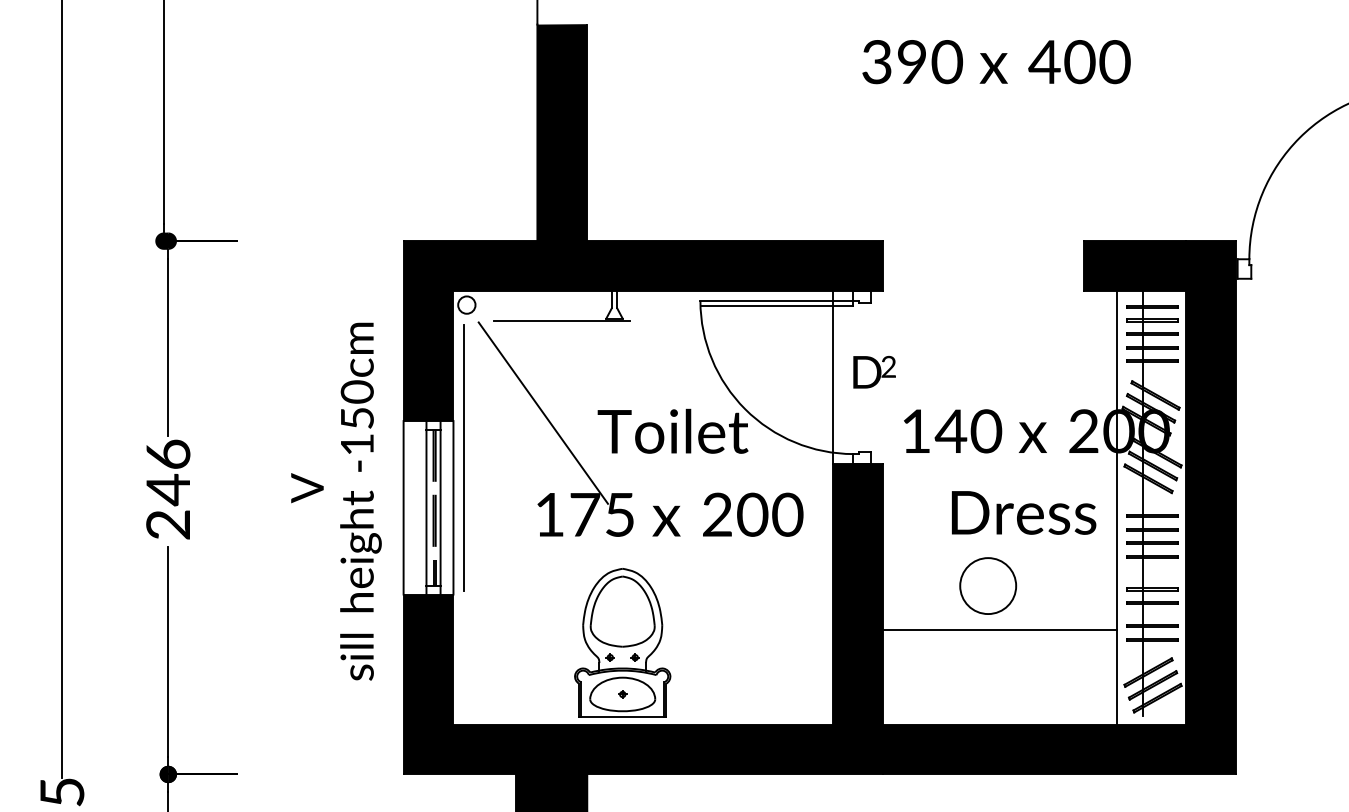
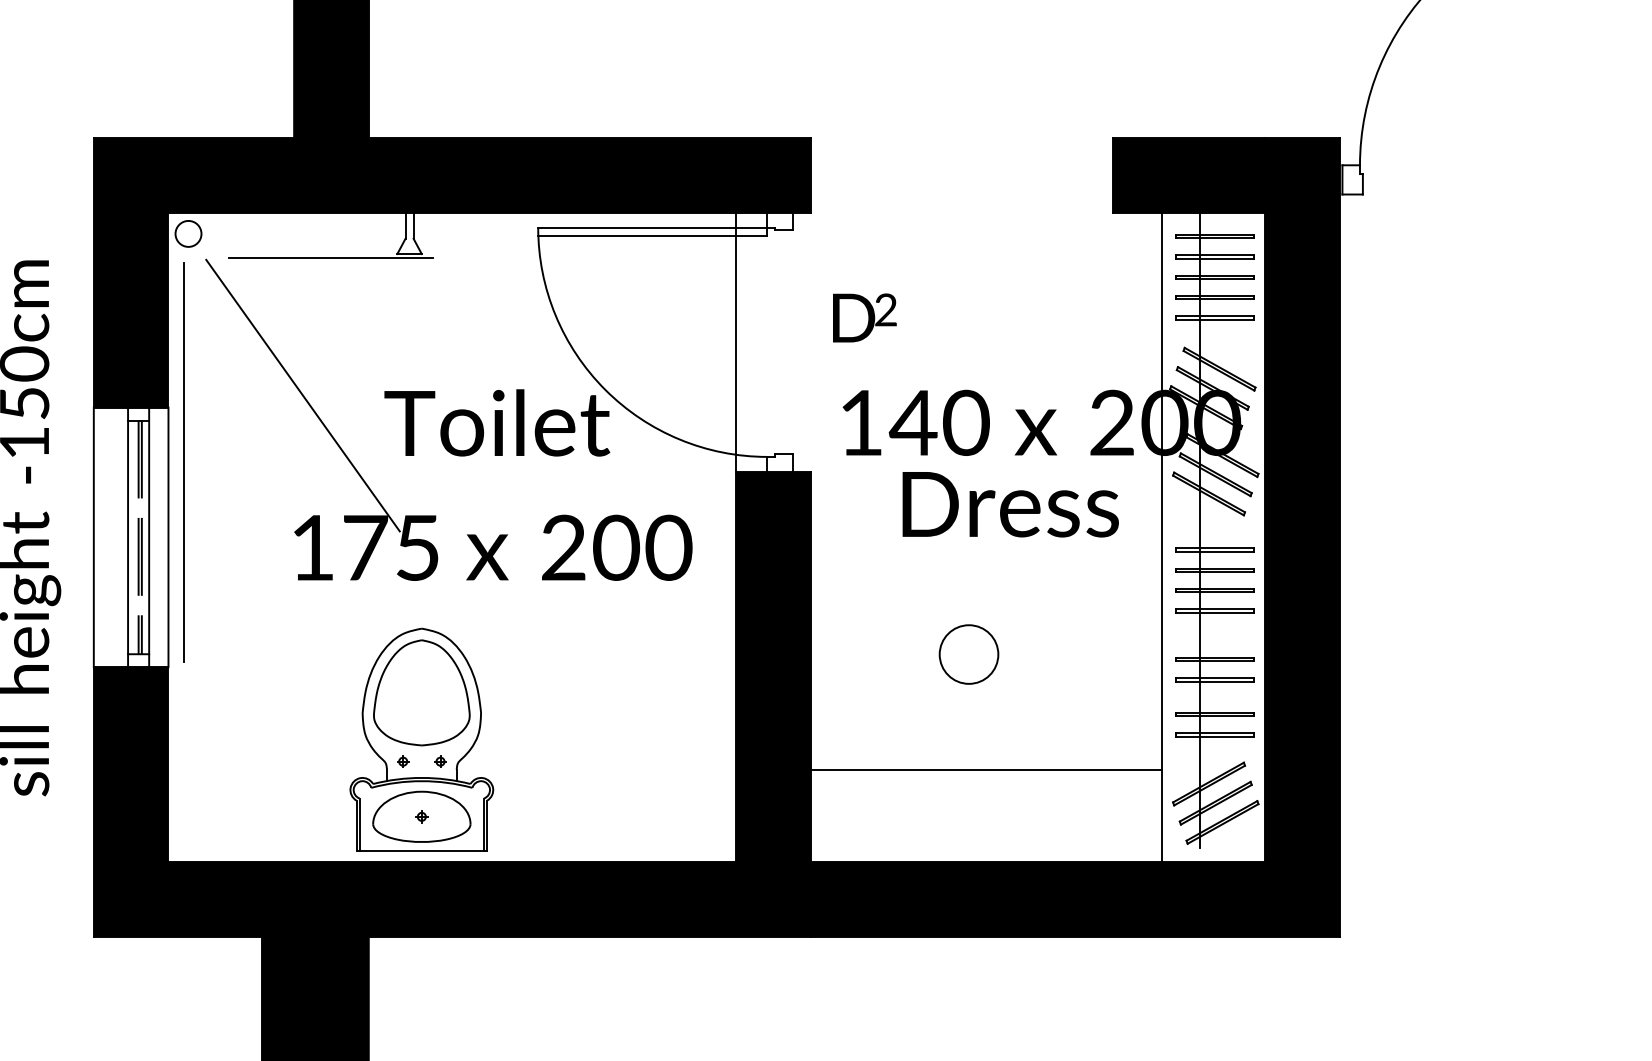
text: (874, 372) -> (864, 318), moved
text: (1024, 512) -> (1011, 503), moved
circle: (988, 586) -> (969, 655), size x0.7
line: (999, 630) -> (985, 770), moved

